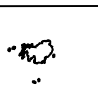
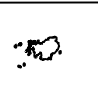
part: (35, 80) -> (20, 64), moved

